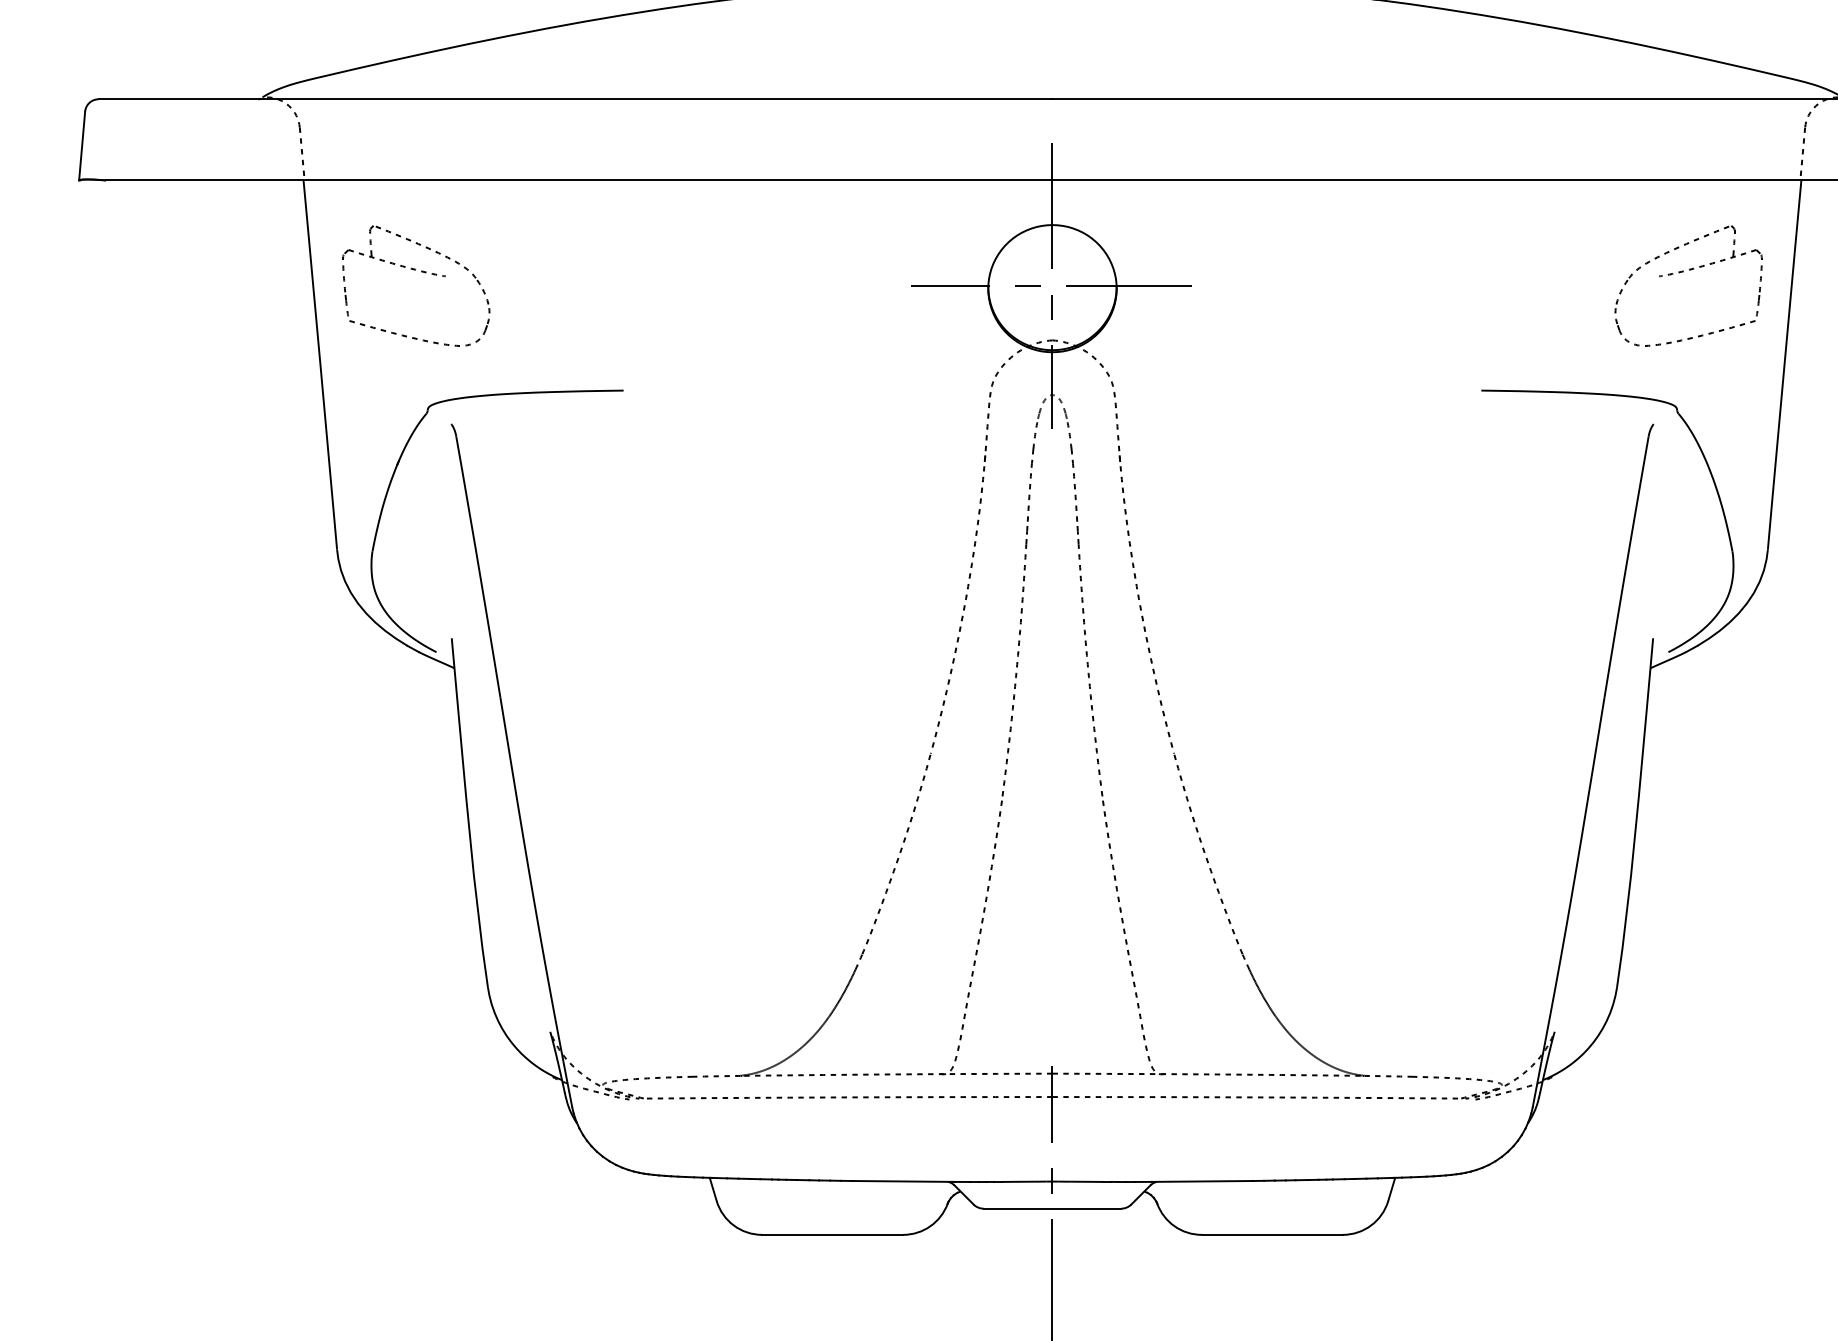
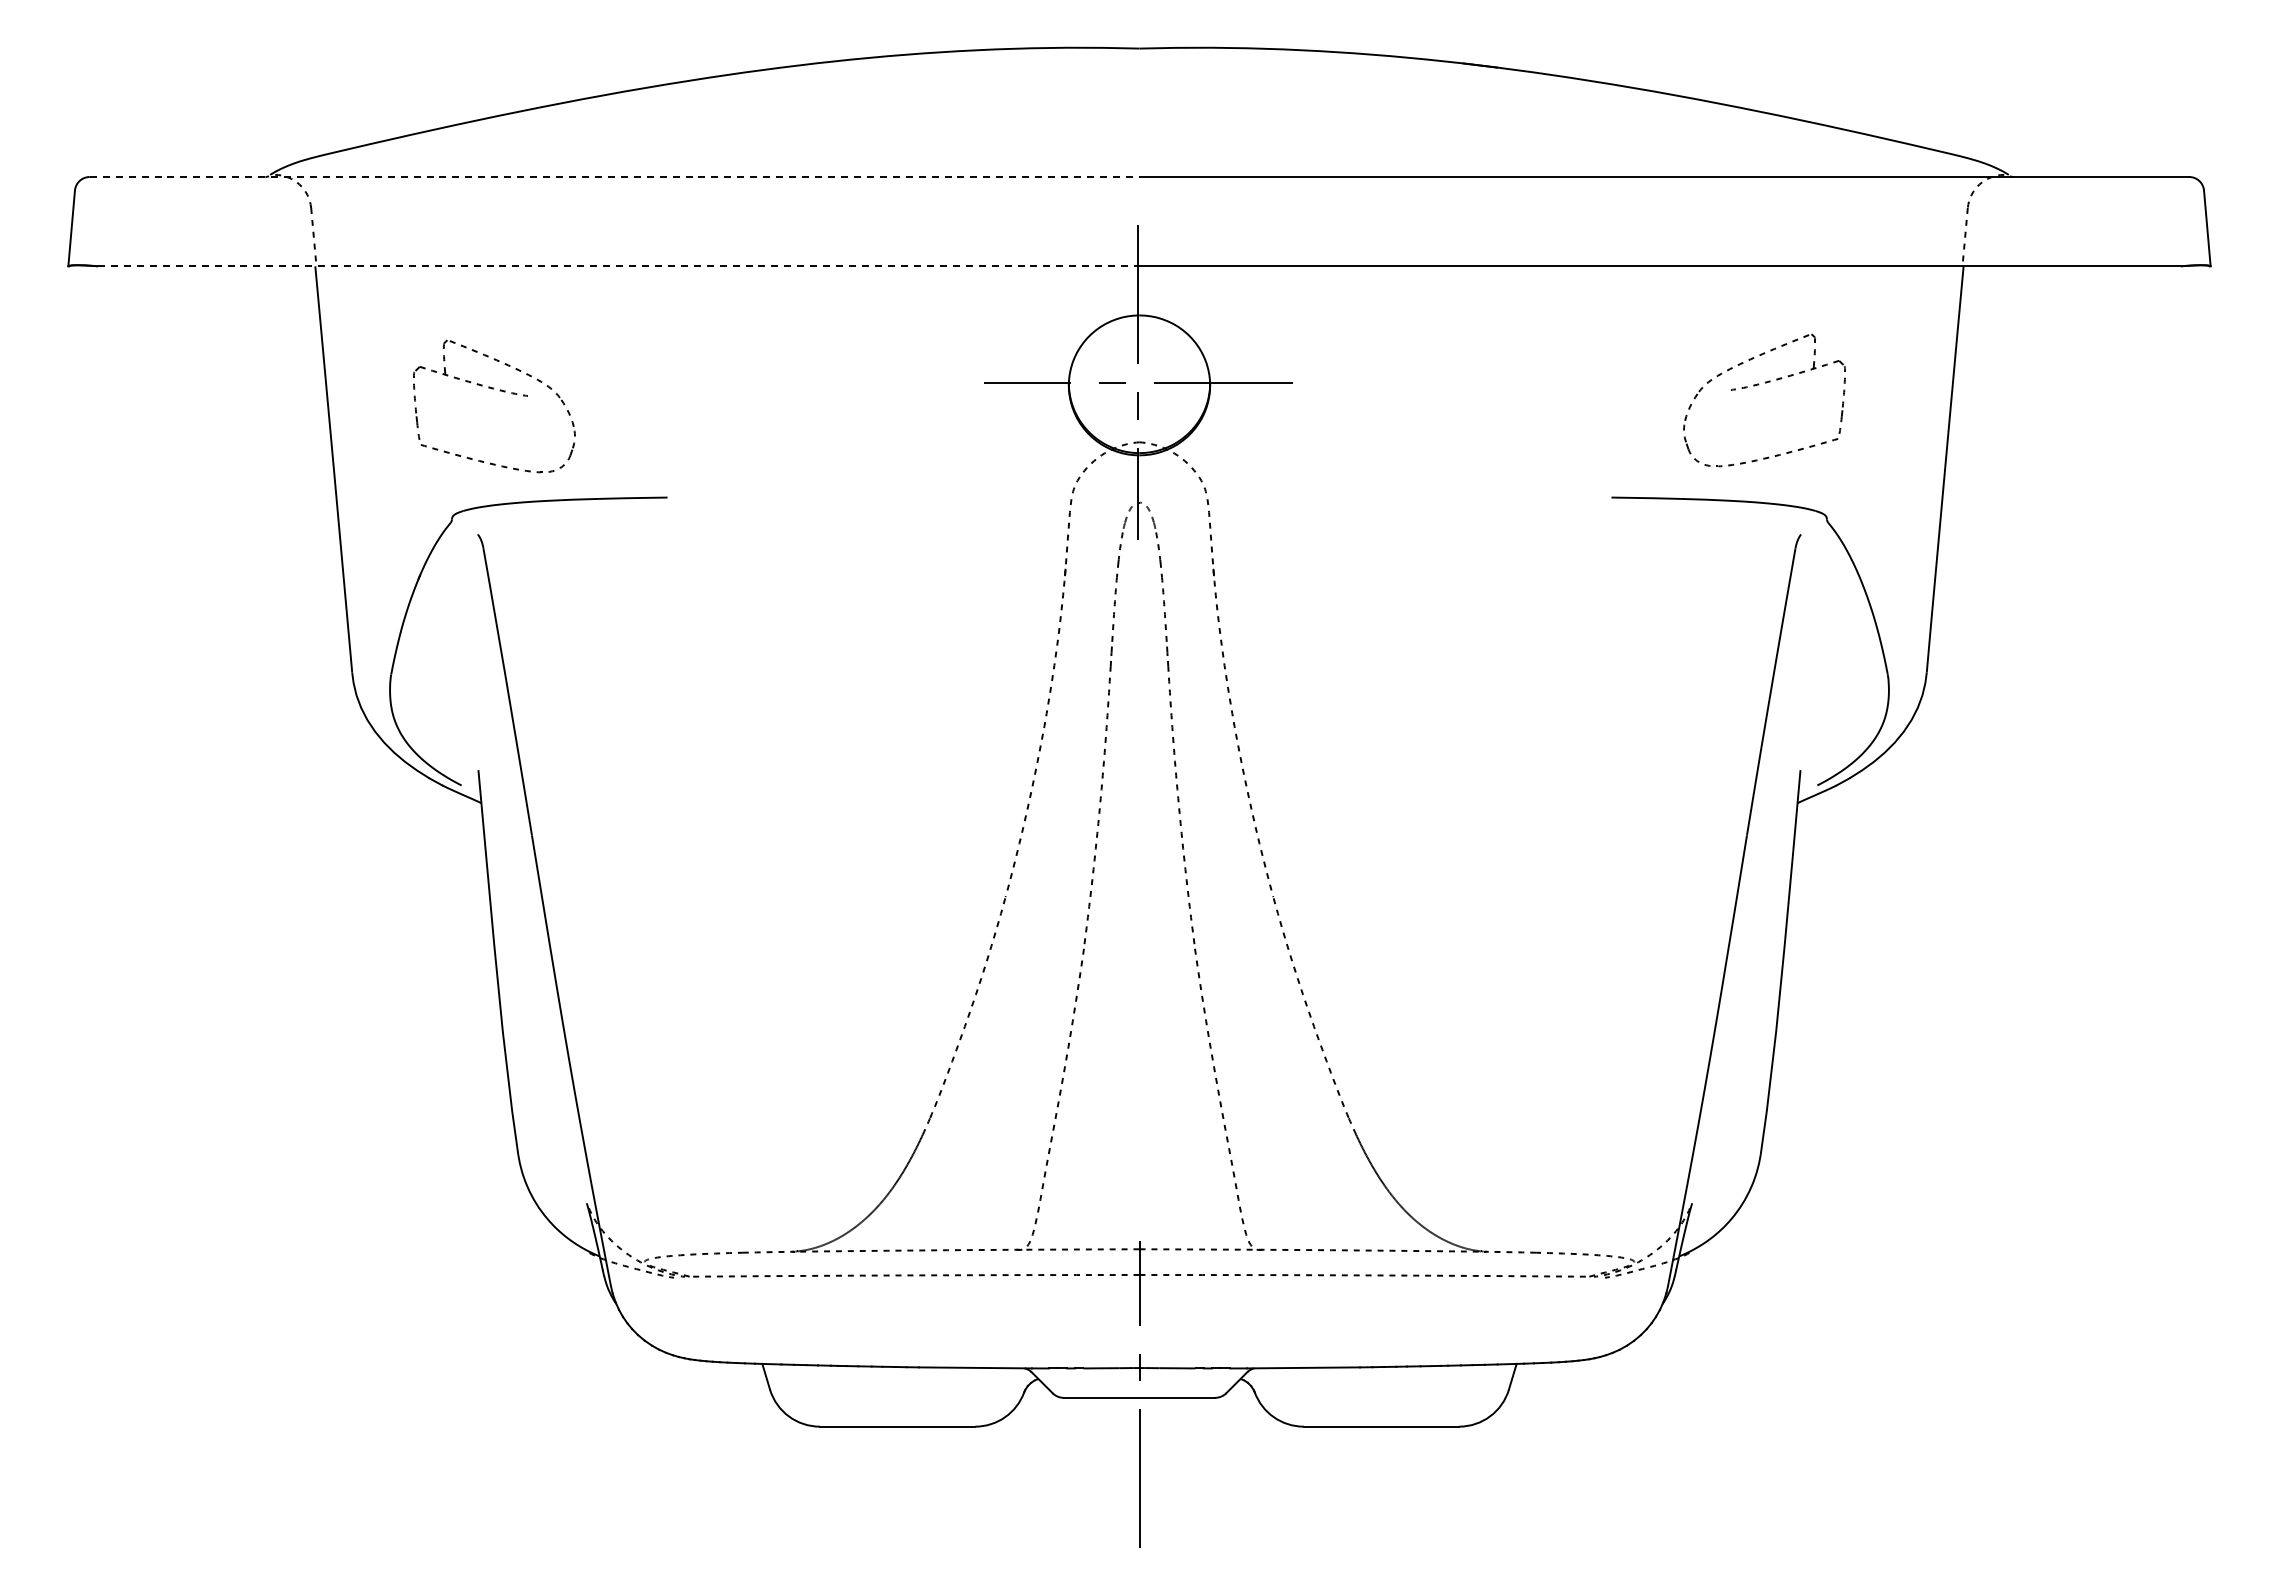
line: (575, 99) -> (614, 177), solid -> dashed
line: (579, 180) -> (618, 266), solid -> dashed
part: (421, 272) -> (500, 391), moved
part: (1683, 272) -> (1758, 385), moved

